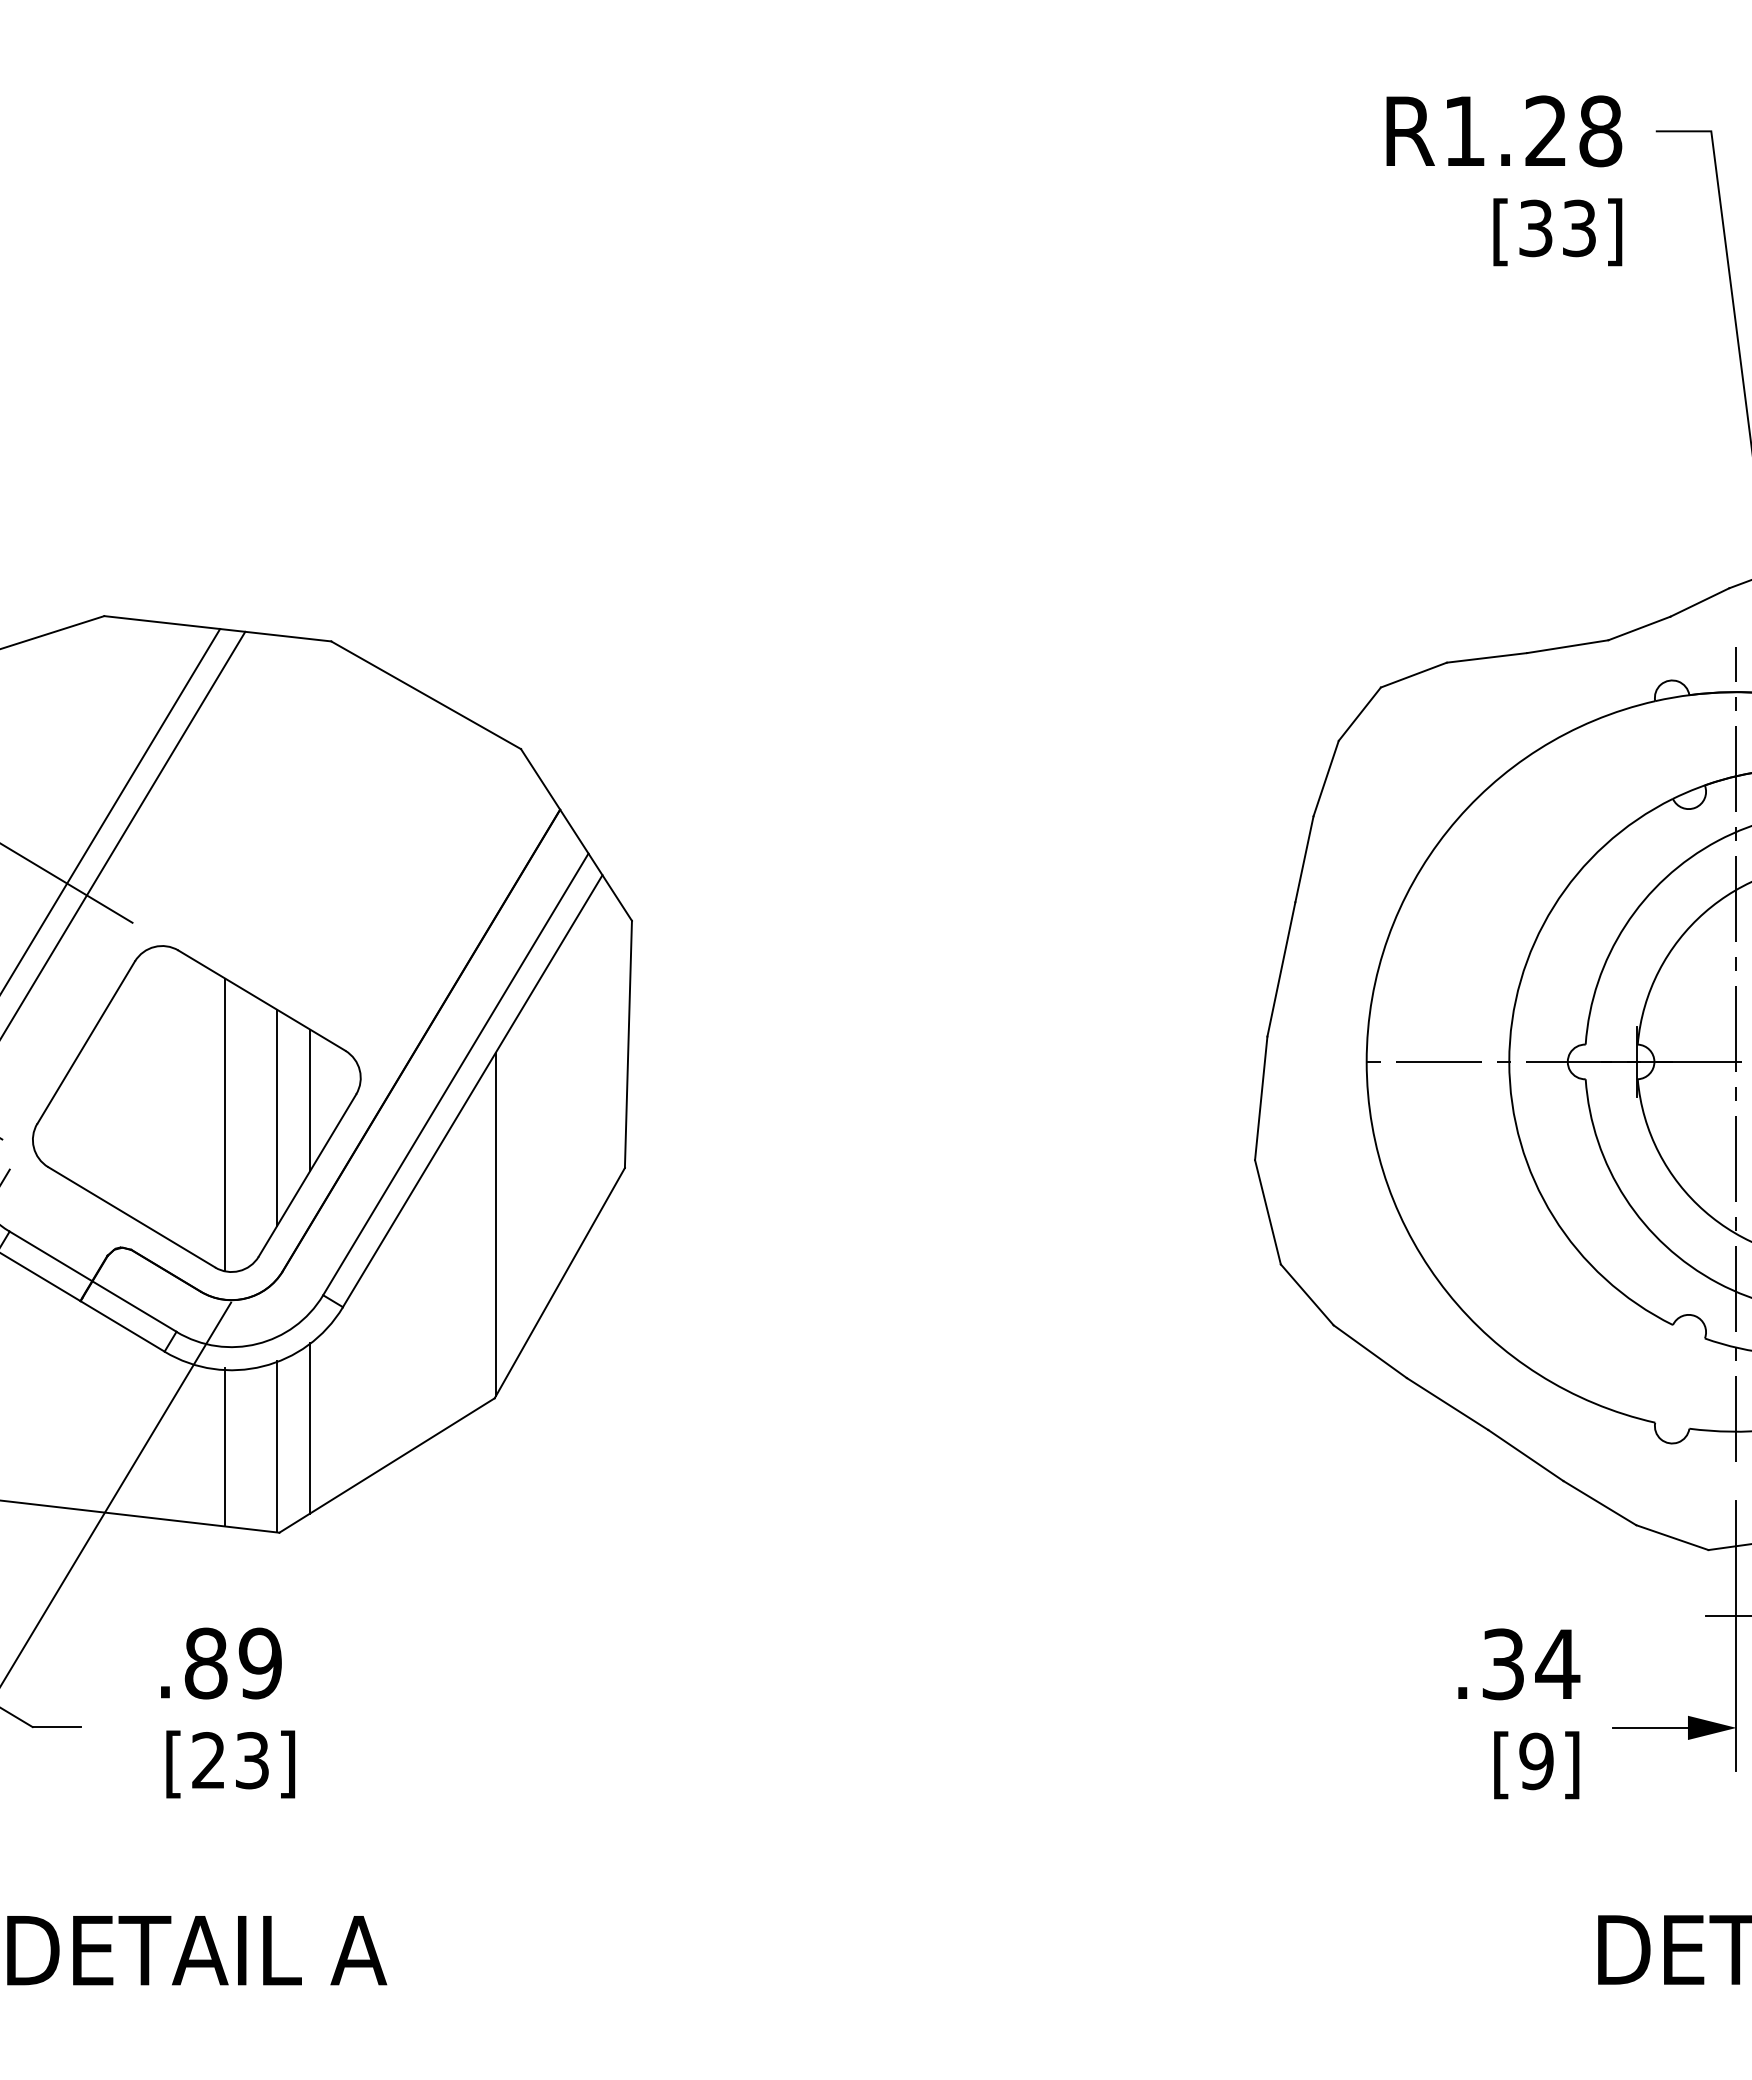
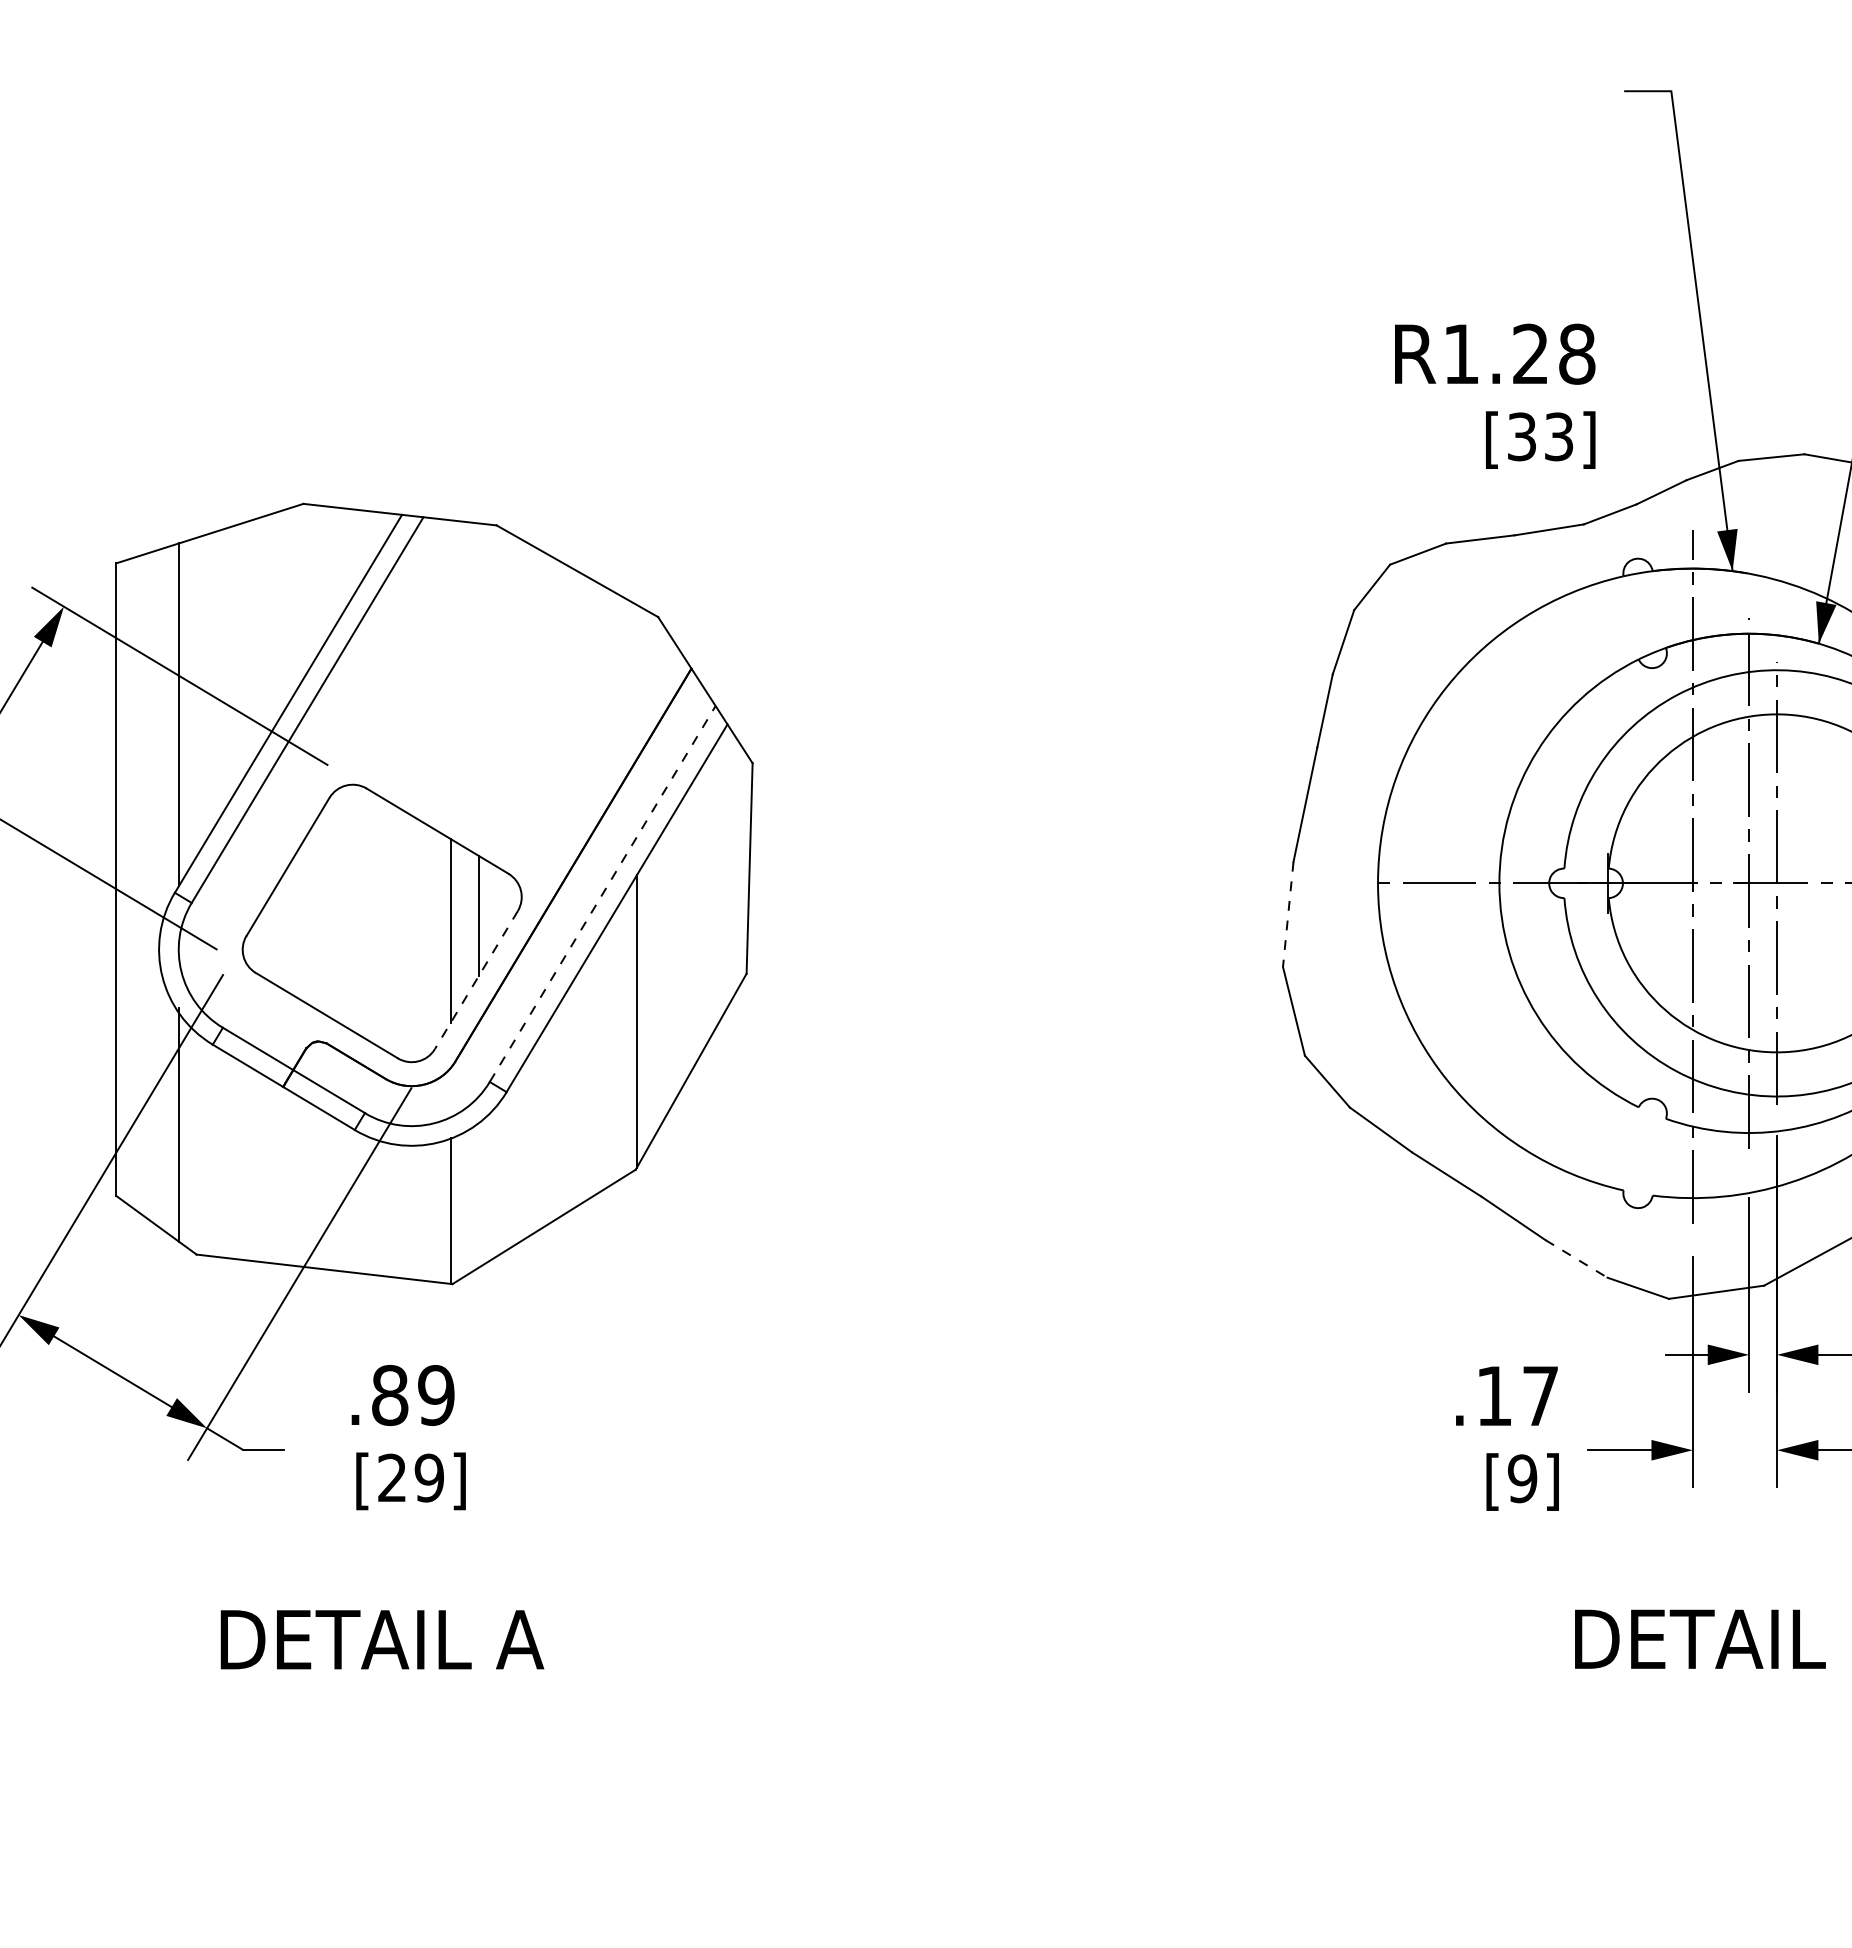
text: (1504, 179) -> (1495, 395), moved
line: (455, 1073) -> (602, 893), solid -> dashed
line: (1261, 1098) -> (1288, 914), solid -> dashed
line: (225, 1124) -> (406, 936), removed
line: (307, 1176) -> (476, 980), solid -> dashed
line: (309, 1427) -> (478, 1194), removed
line: (225, 1447) -> (406, 1211), removed
line: (1599, 1503) -> (1576, 1259), solid -> dashed
text: (1531, 1663) -> (1518, 1395), .34 -> .17
text: (251, 1759) -> (428, 1477), [23] -> [29]

